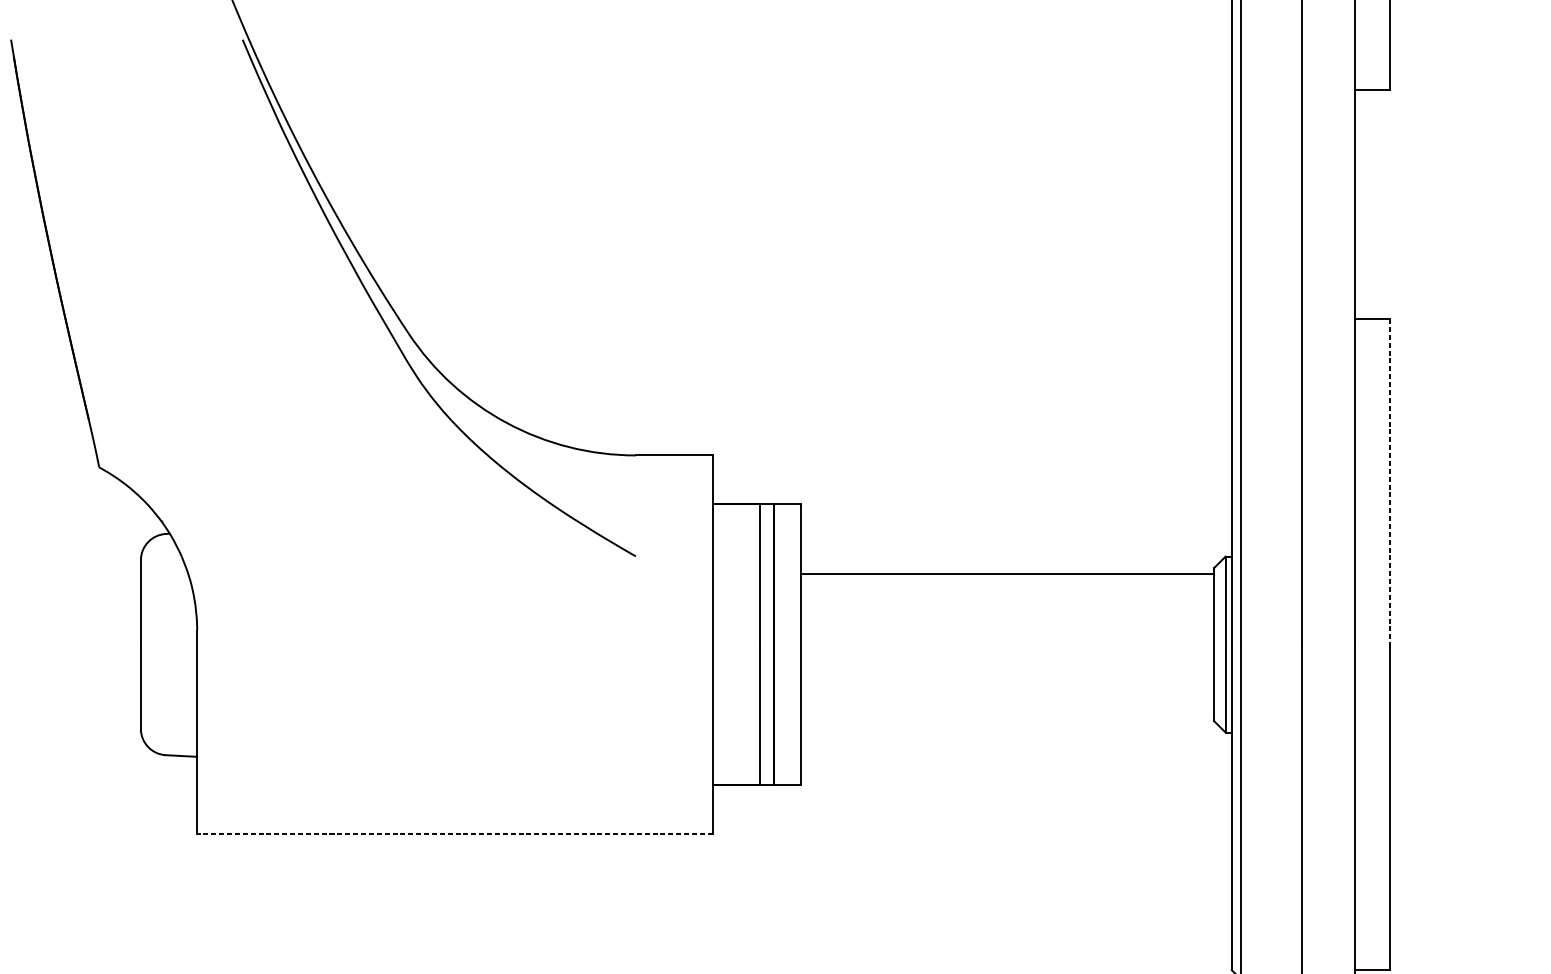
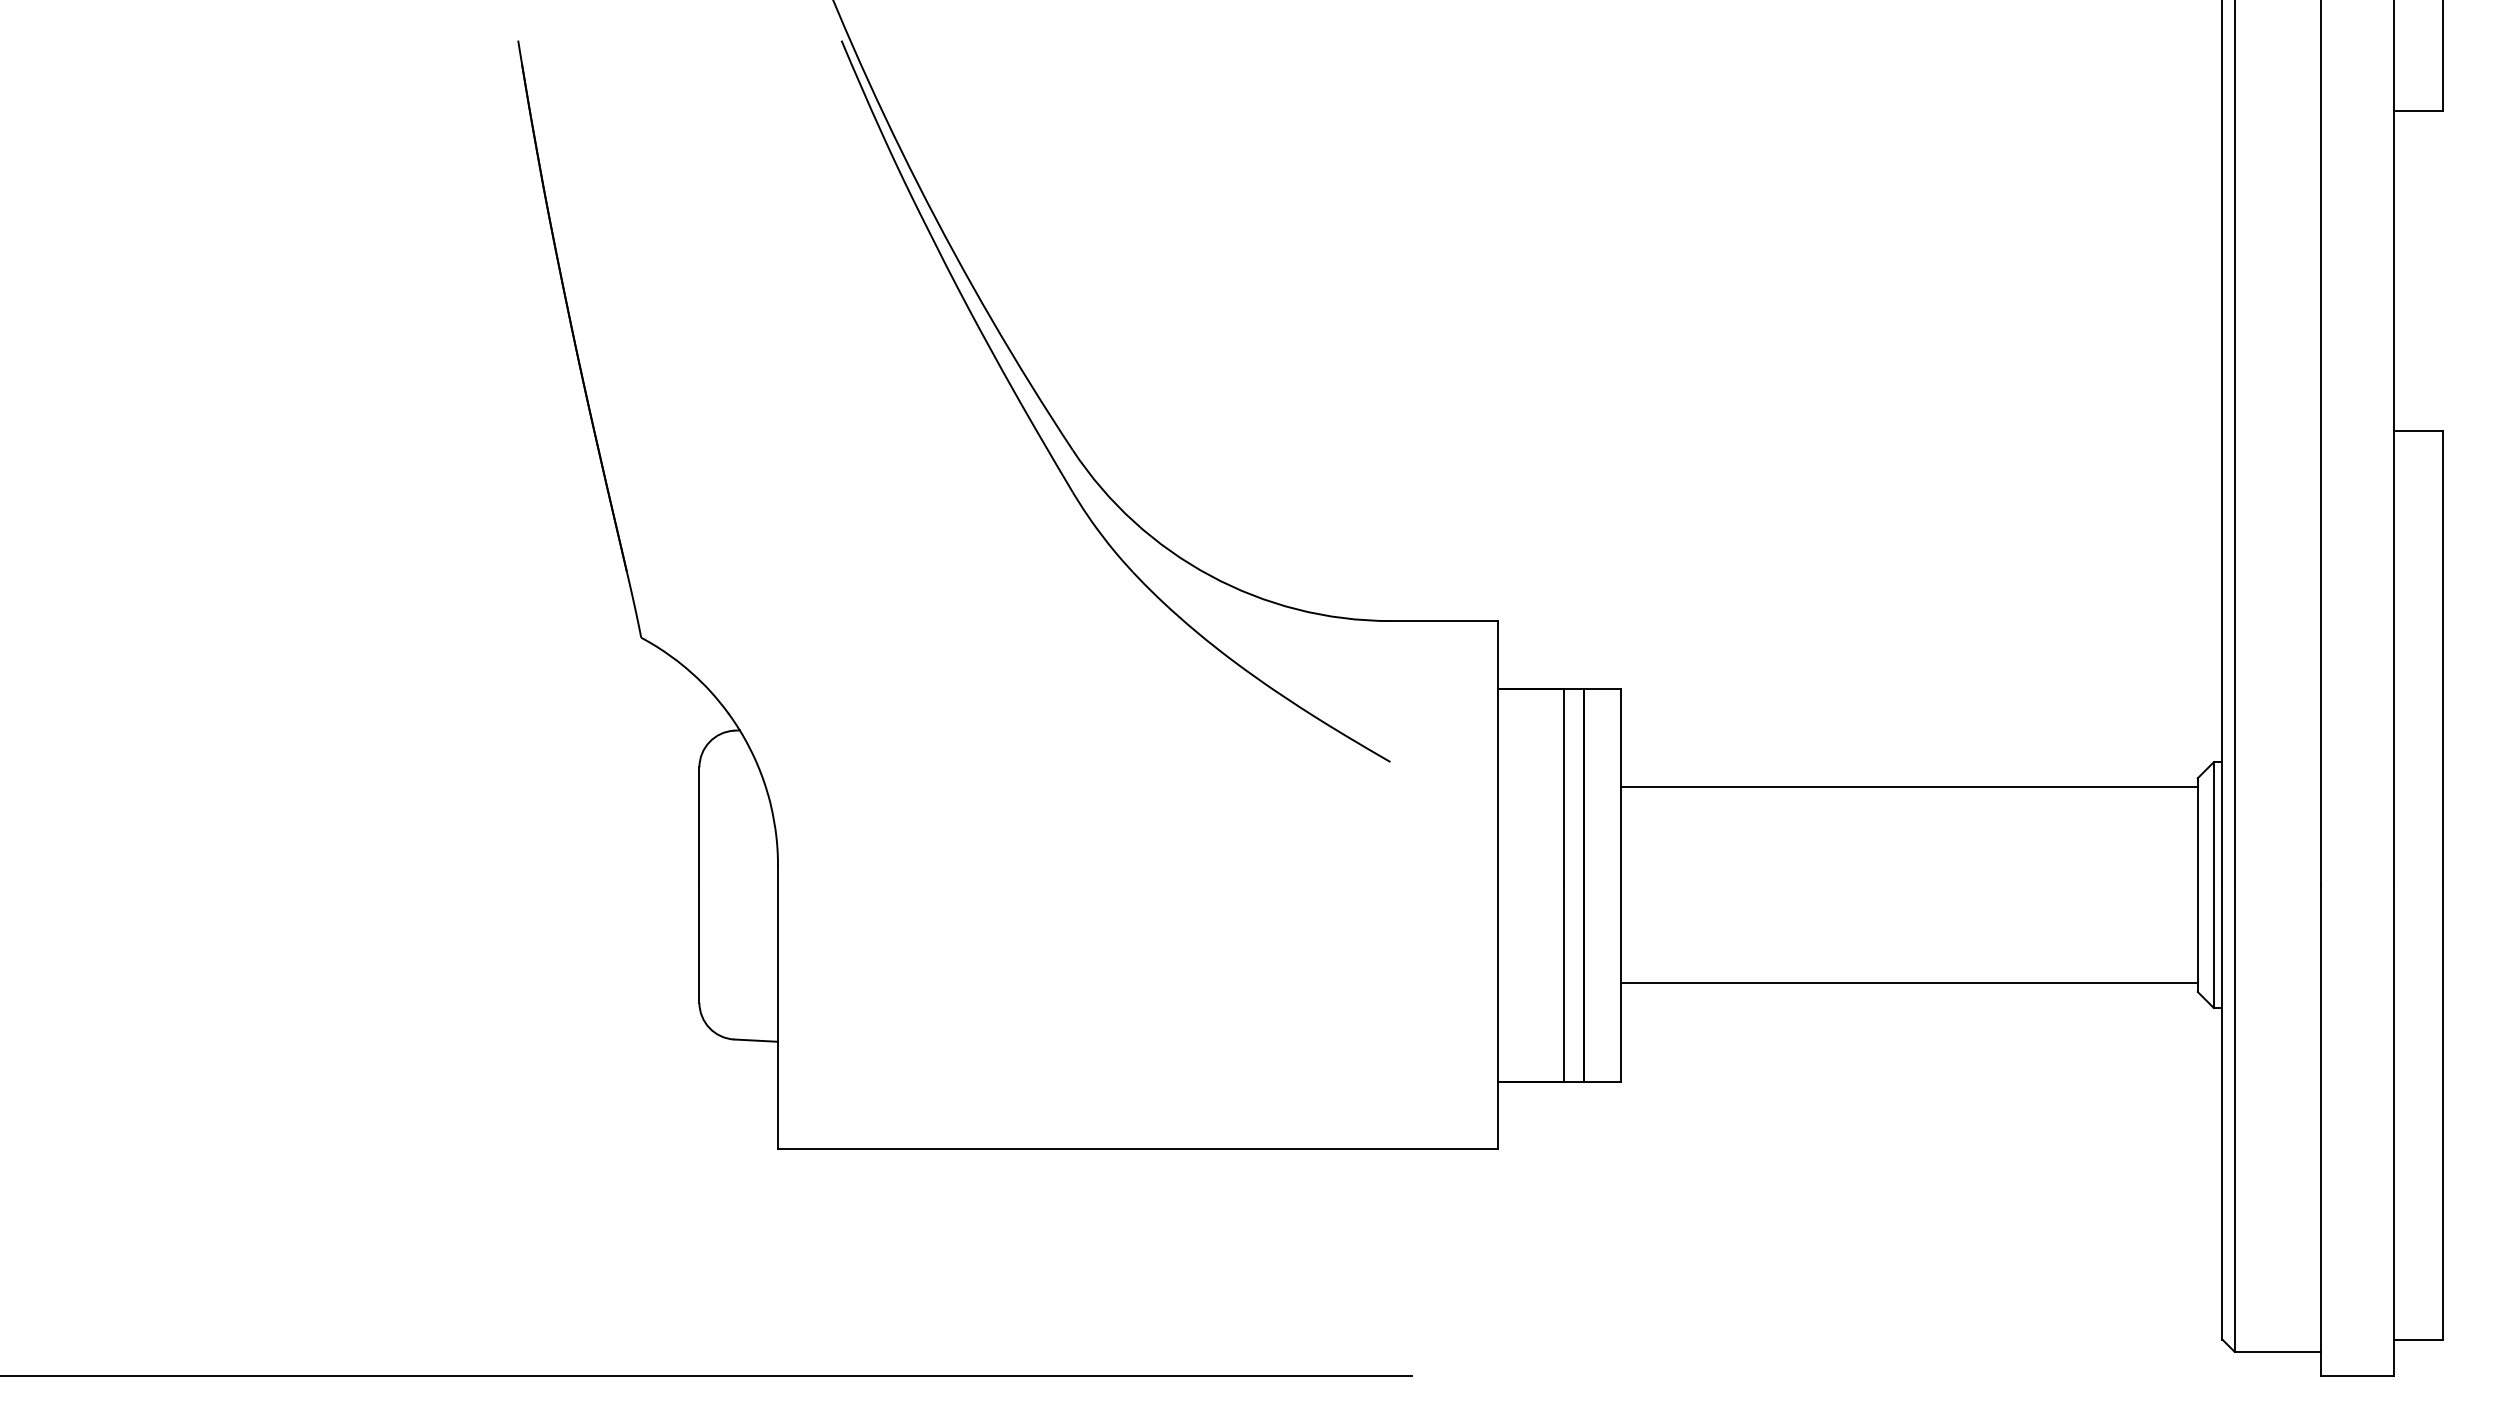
line: (1390, 482) -> (2443, 658), dashed -> solid
line: (1006, 715) -> (1908, 983), added
line: (454, 833) -> (1137, 1149), dashed -> solid

